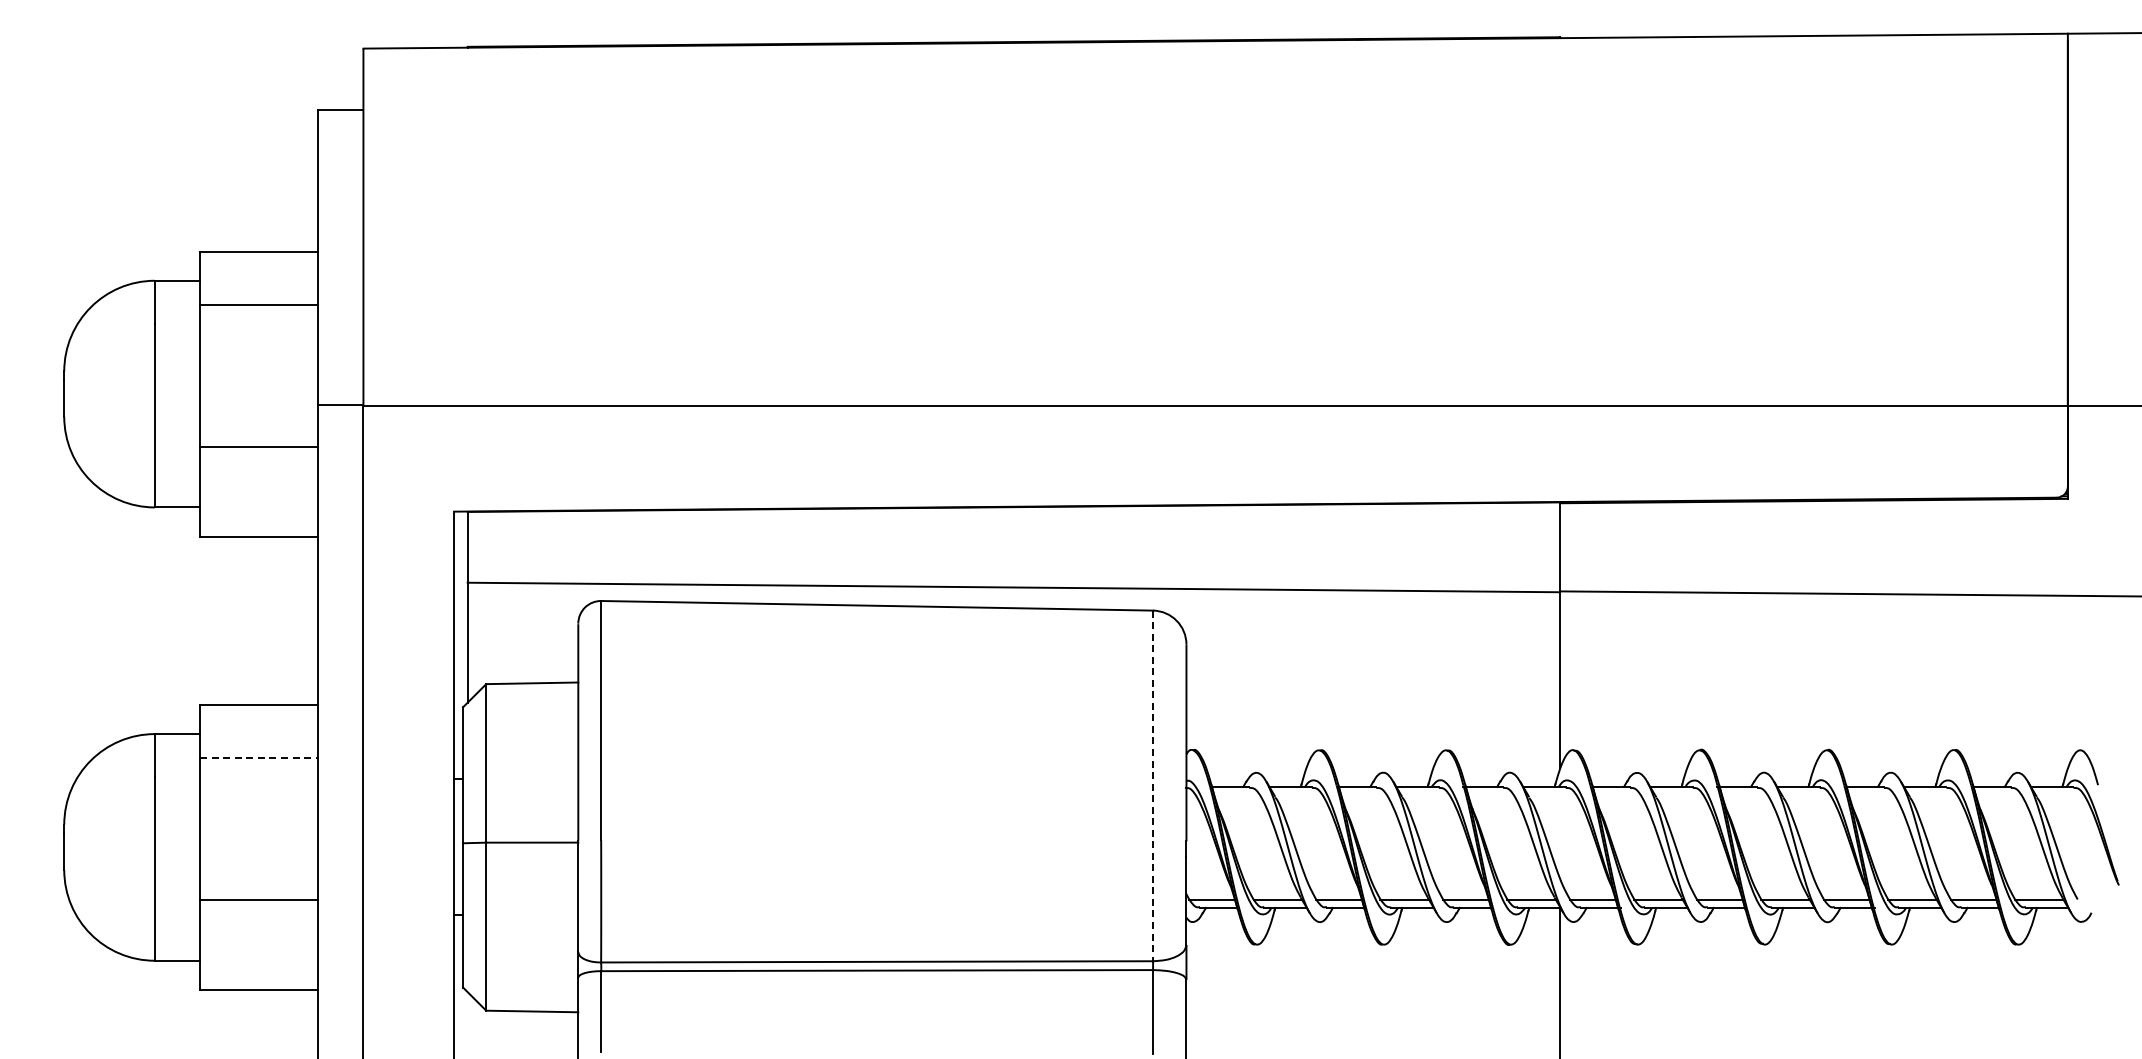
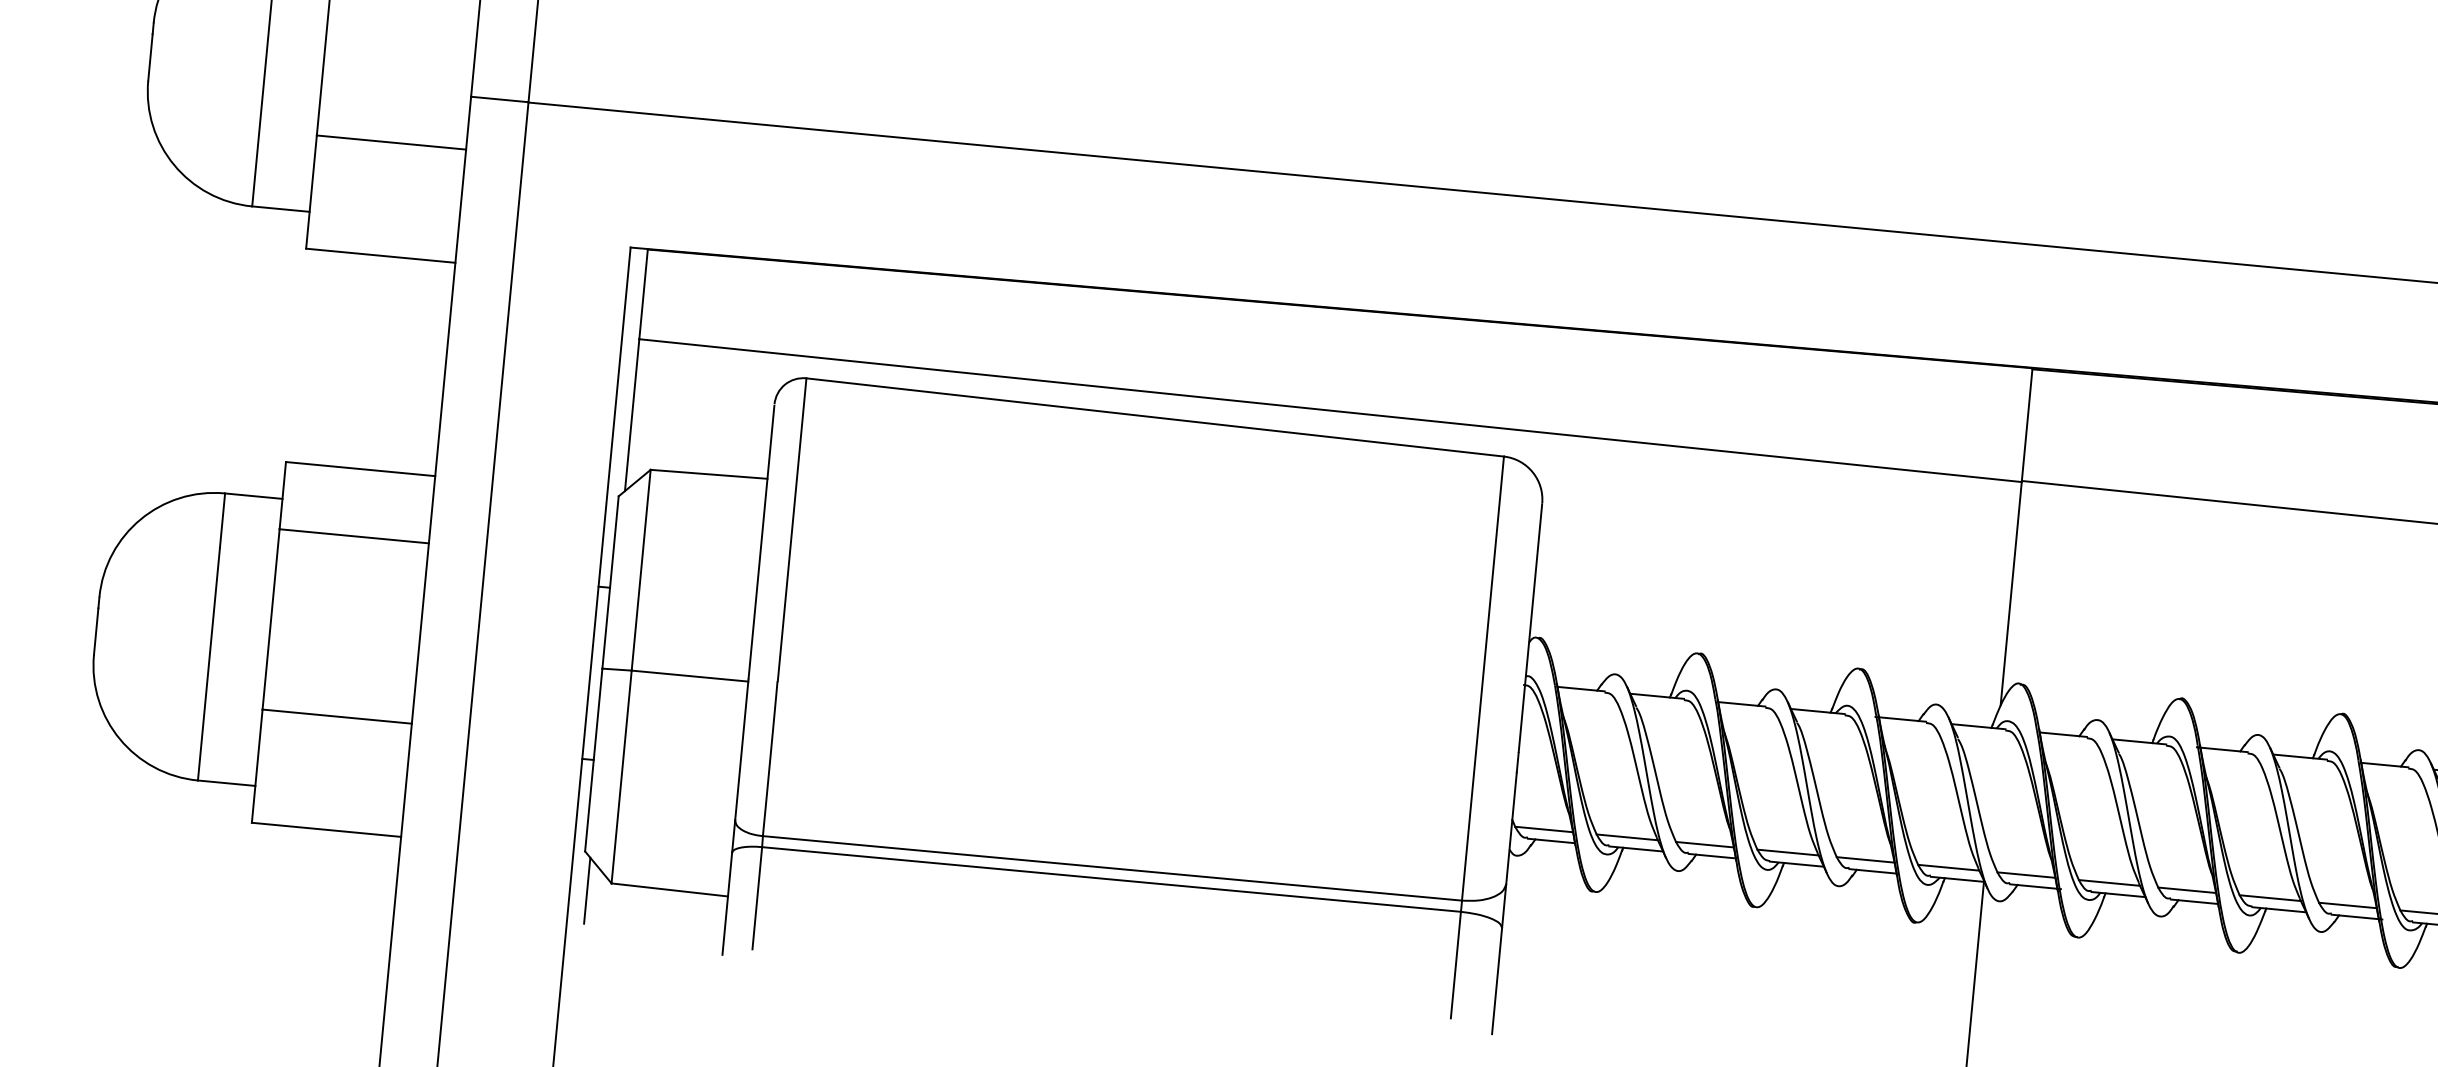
line: (259, 758) -> (354, 536), dashed -> solid
line: (1153, 786) -> (1483, 679), dashed -> solid
line: (467, 1018) -> (586, 891), added

